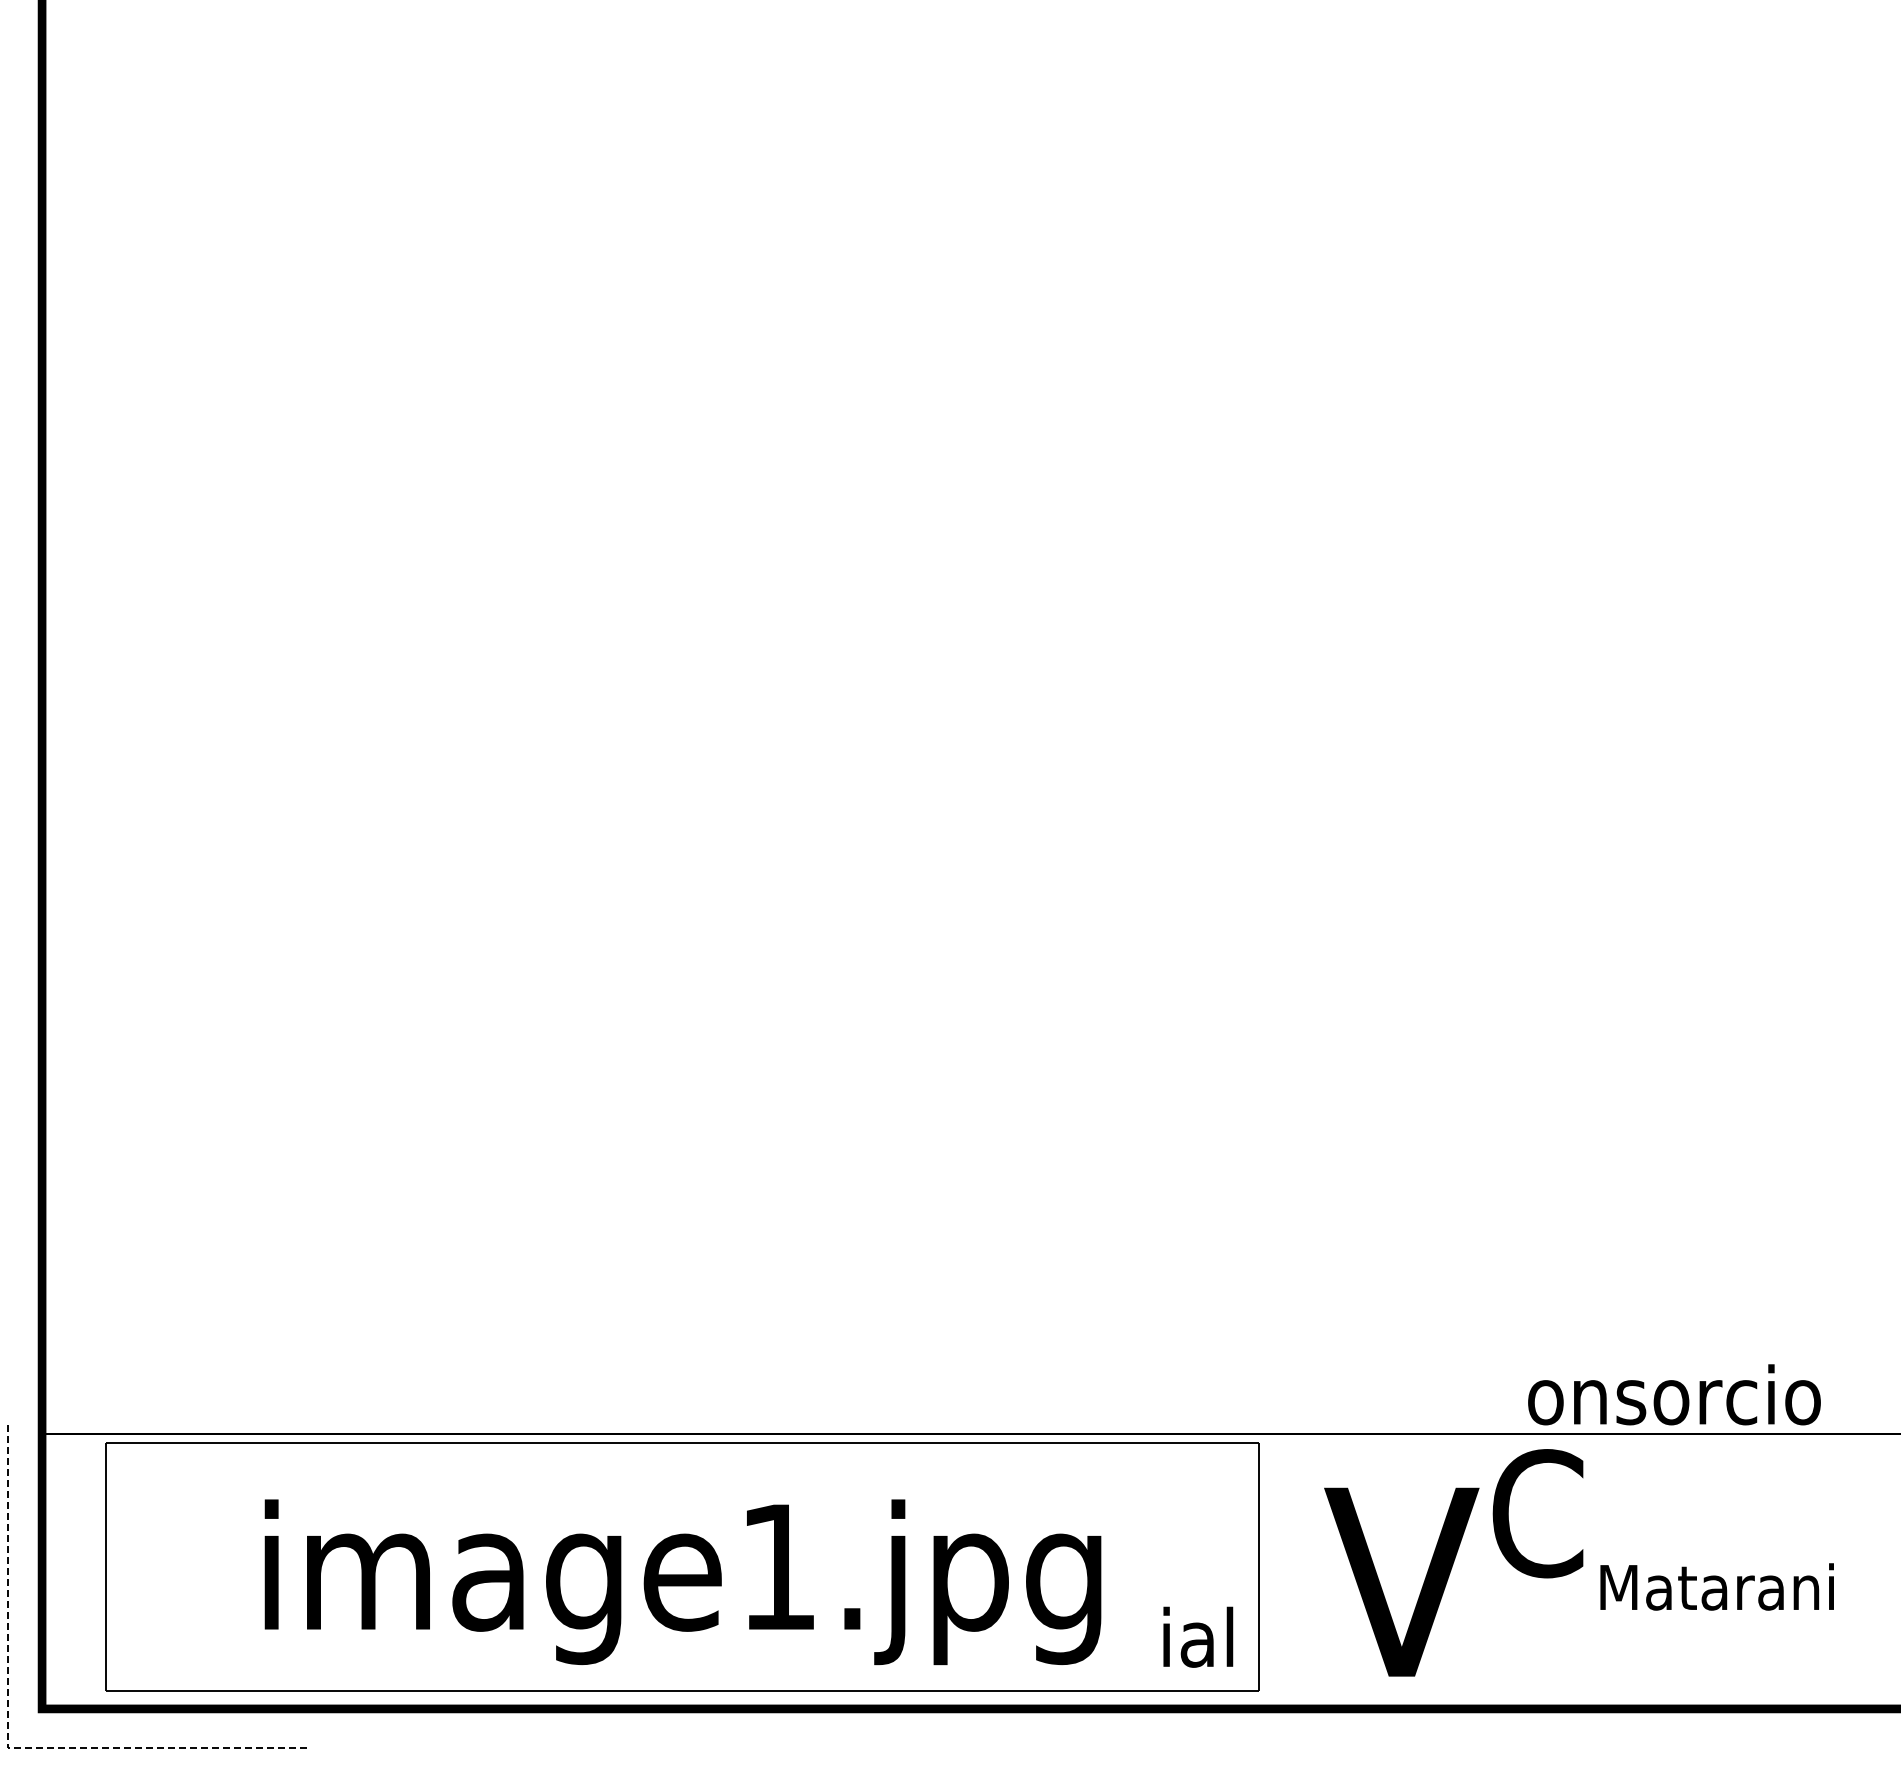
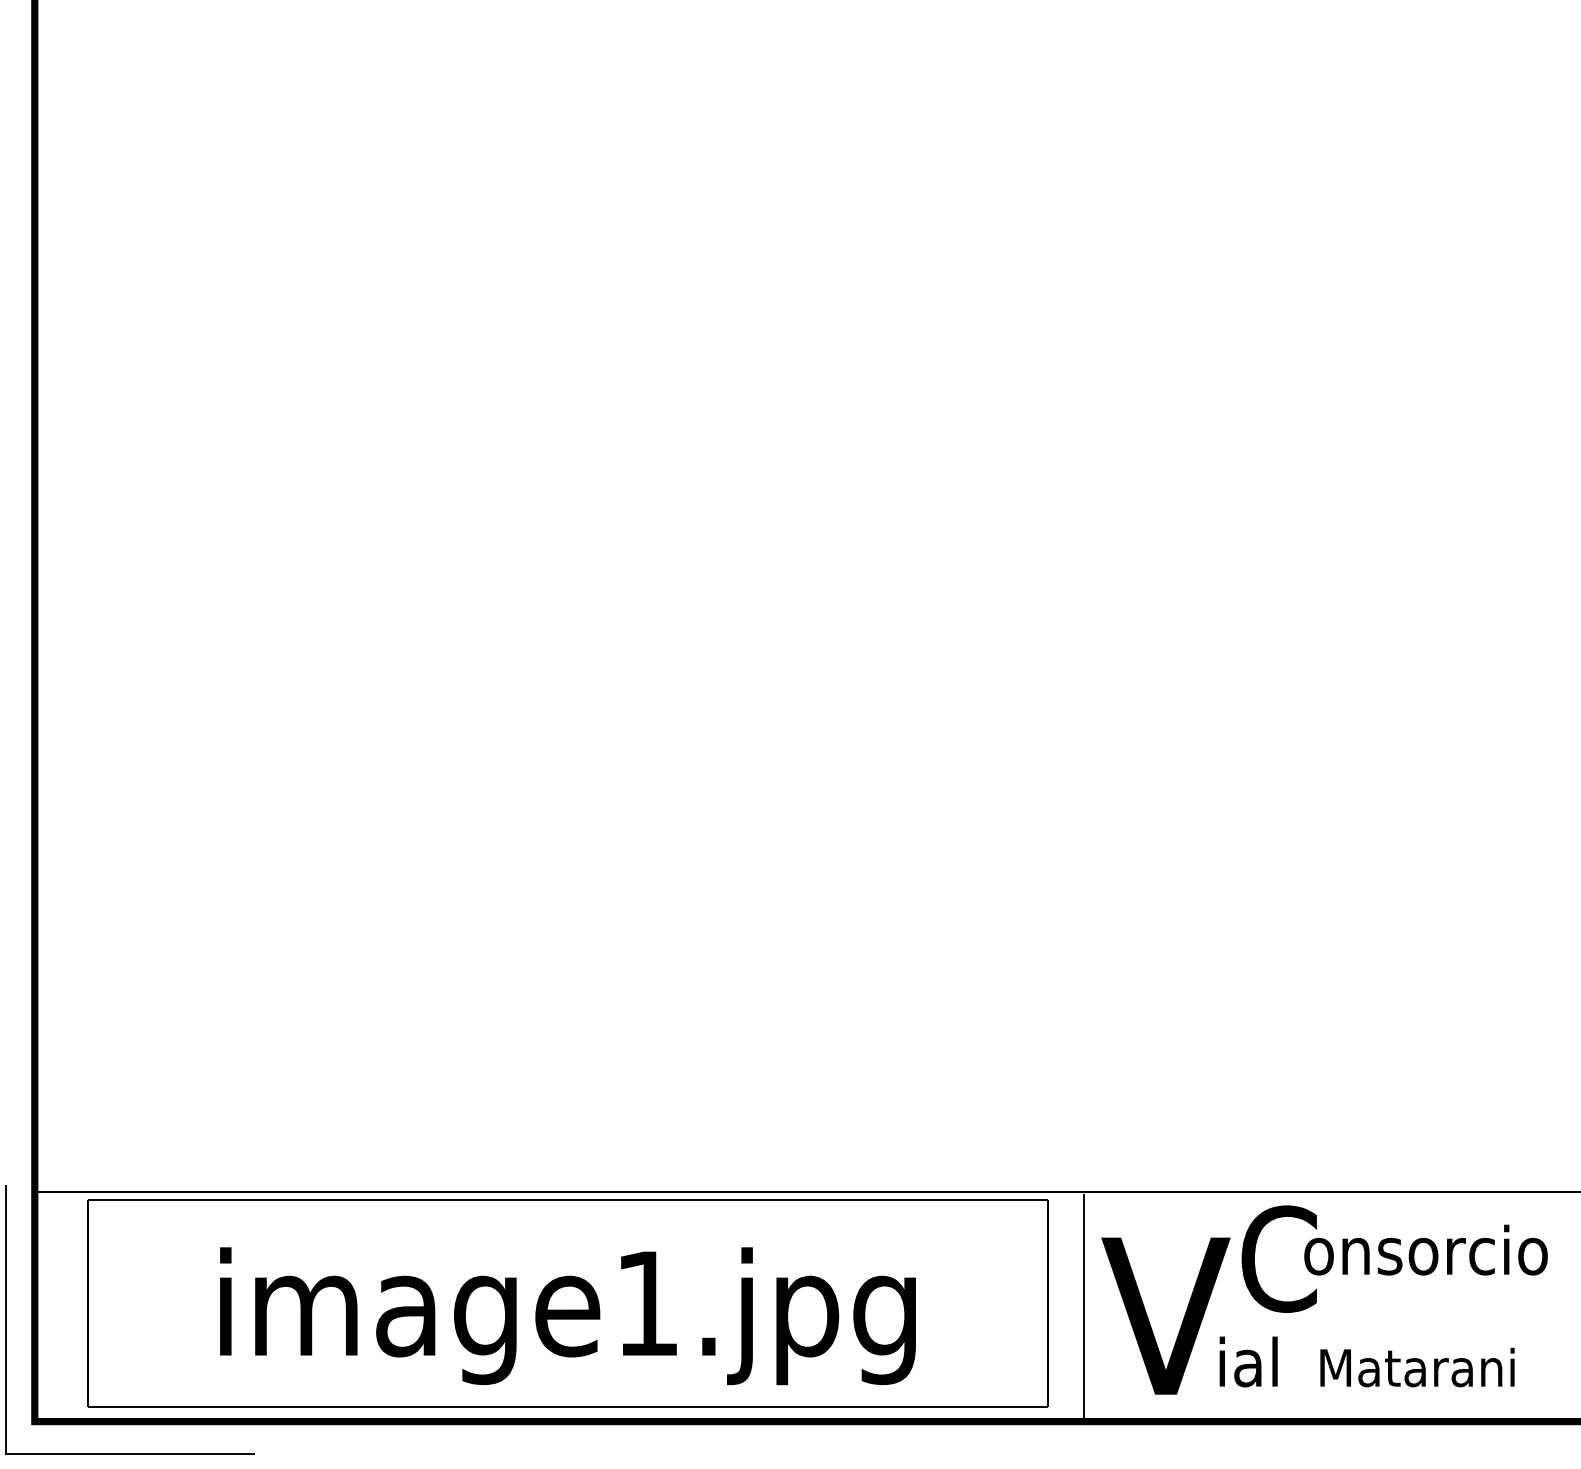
text: (1674, 1394) -> (1426, 1249), moved
line: (1303, 1572) -> (1084, 1308), added
text: (1716, 1586) -> (1416, 1367), moved
text: (1198, 1636) -> (1248, 1361), moved
line: (7, 1737) -> (6, 1445), dashed -> solid

